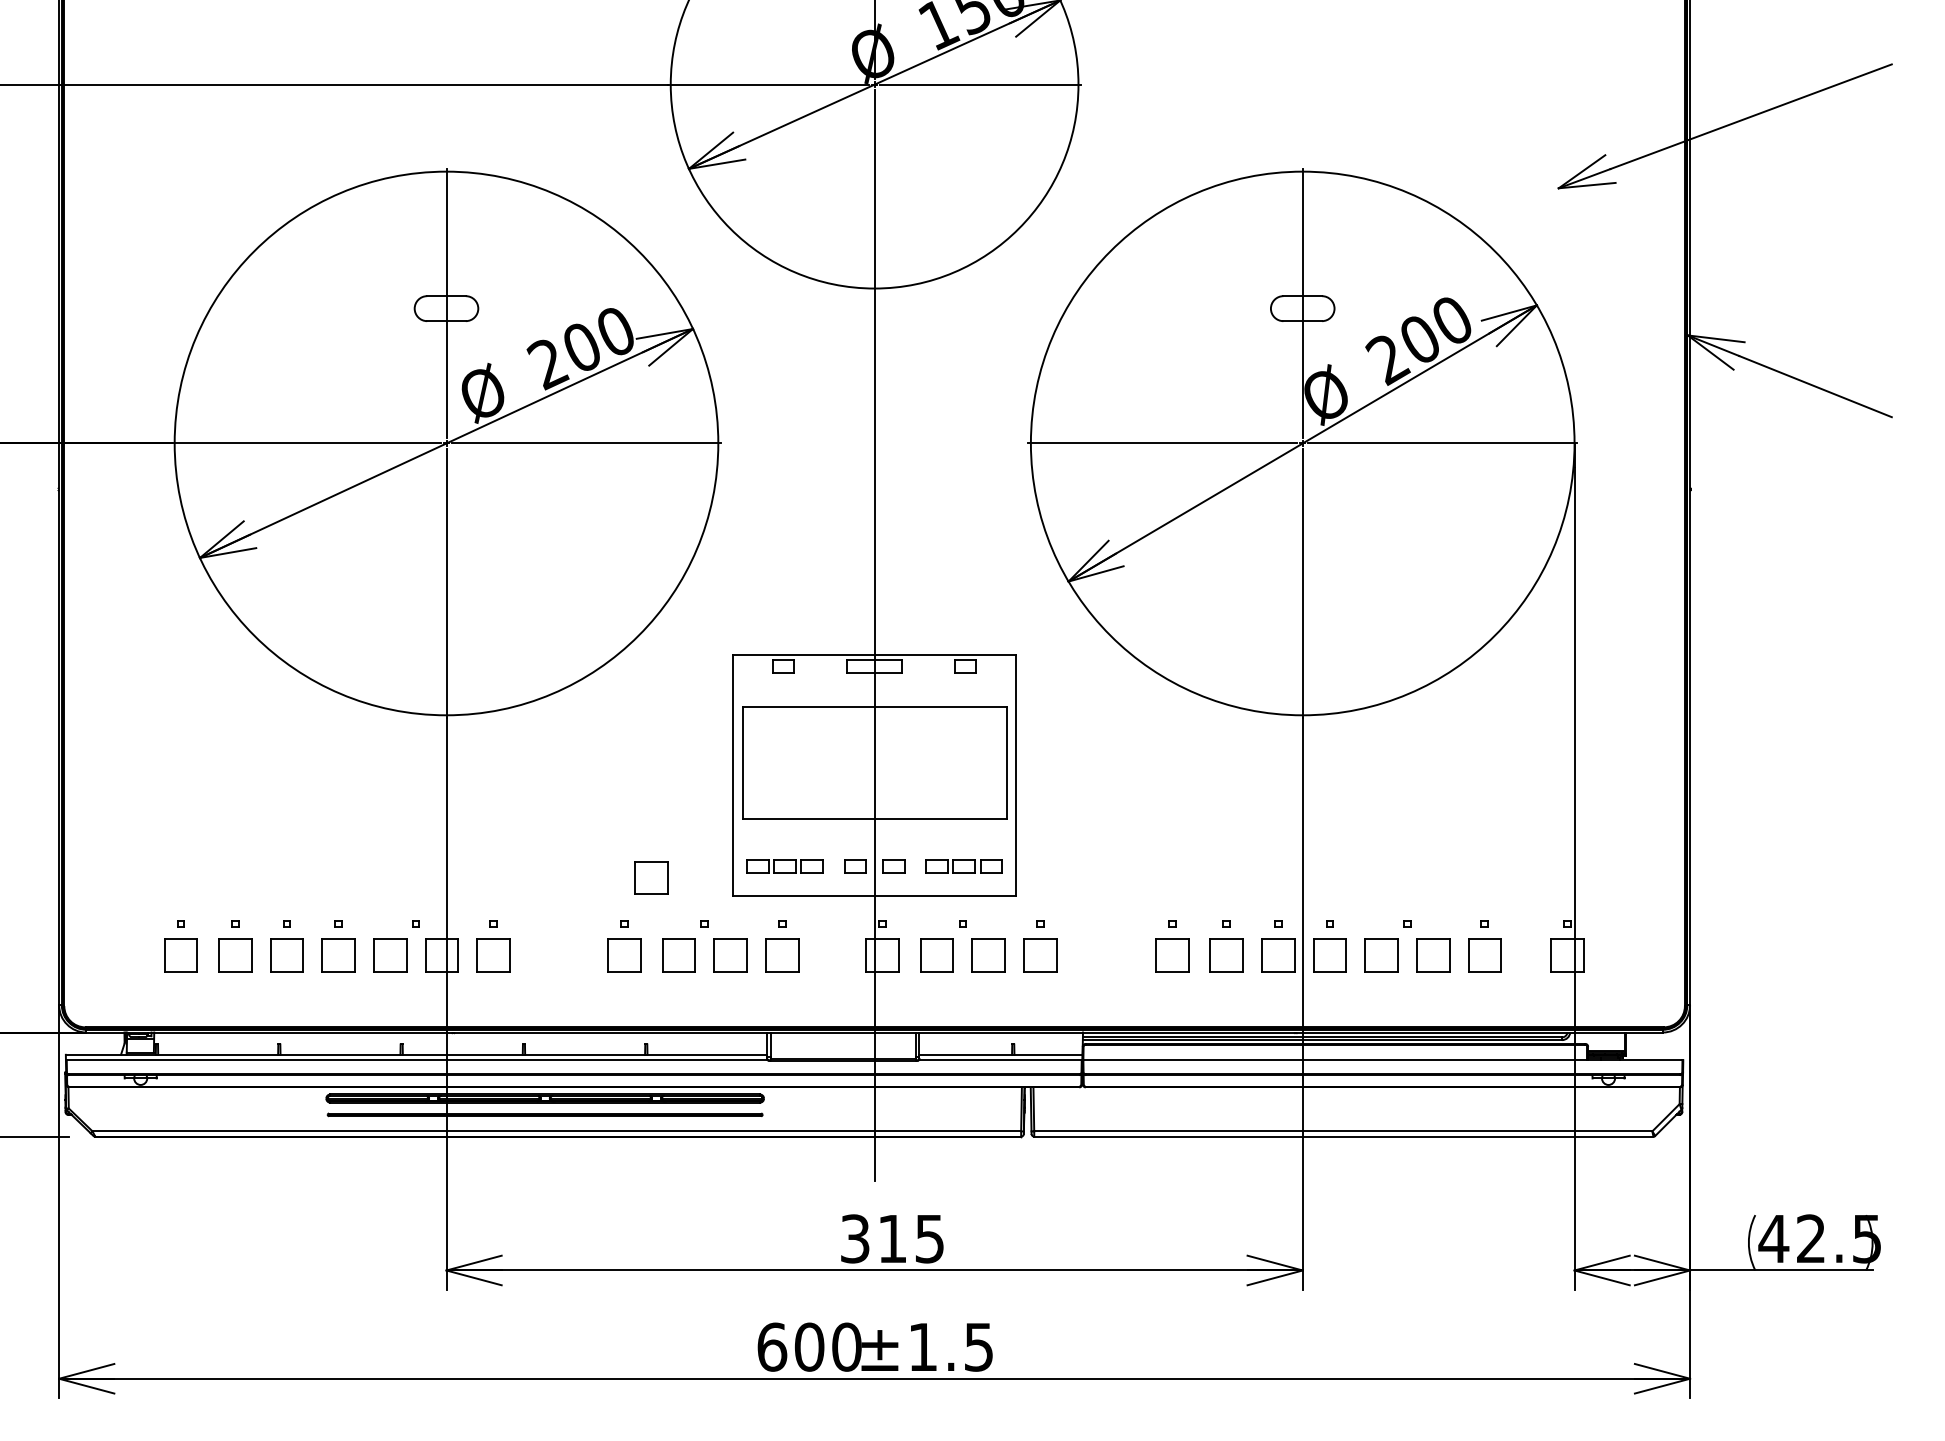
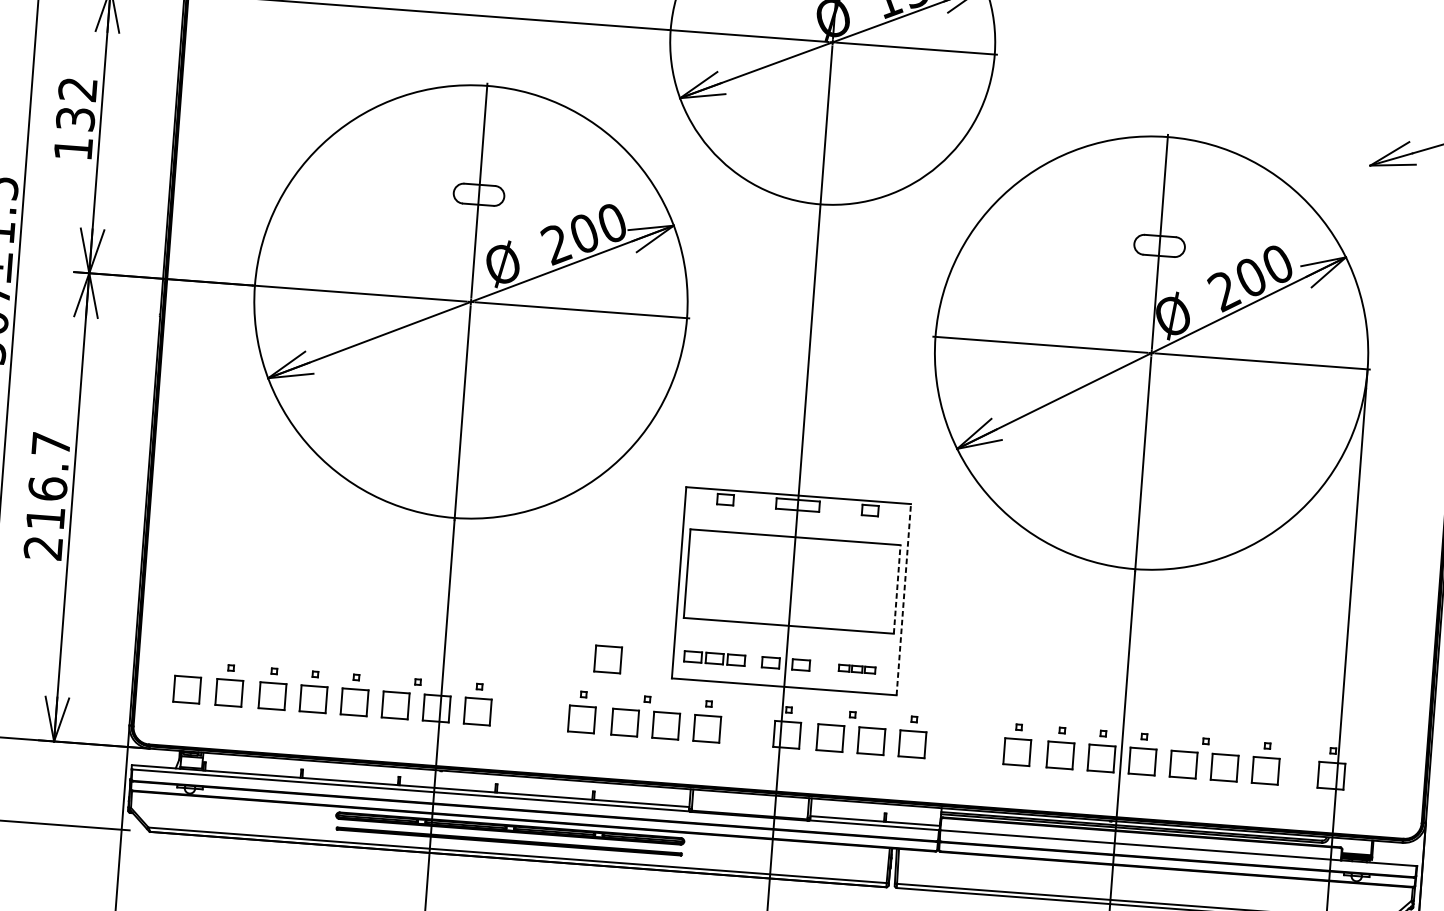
line: (1006, 763) -> (896, 589), solid -> dashed
line: (1015, 774) -> (903, 599), solid -> dashed
part: (963, 866) -> (856, 669), size x0.6
part: (127, 955) -> (186, 689), added

